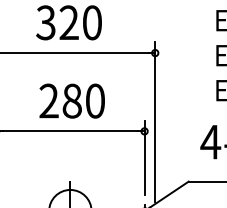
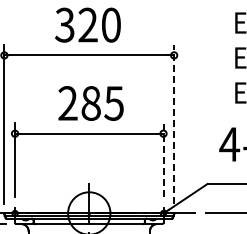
text: (94, 101) -> (113, 103), 280 -> 285
line: (155, 122) -> (174, 124), solid -> dashed
line: (144, 157) -> (163, 159), solid -> dashed

